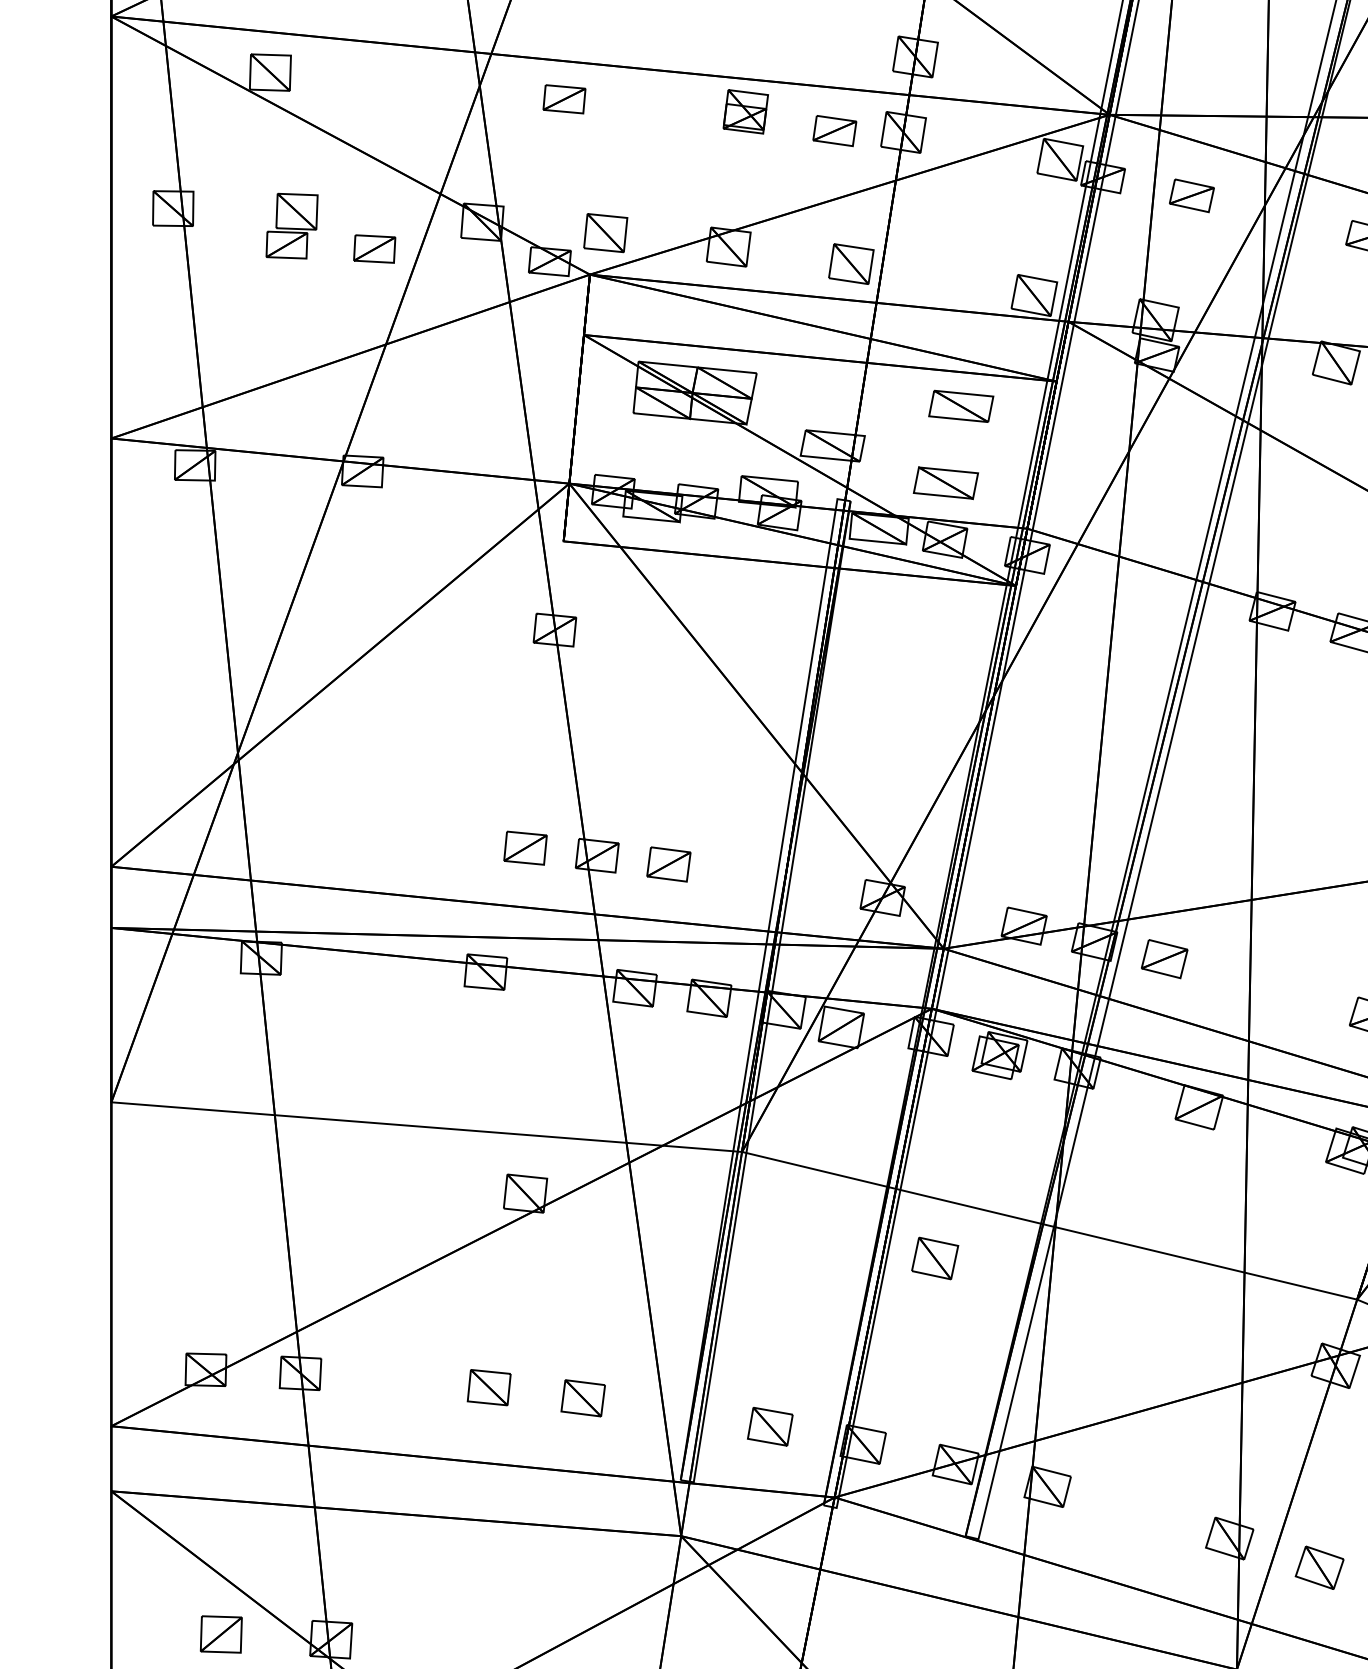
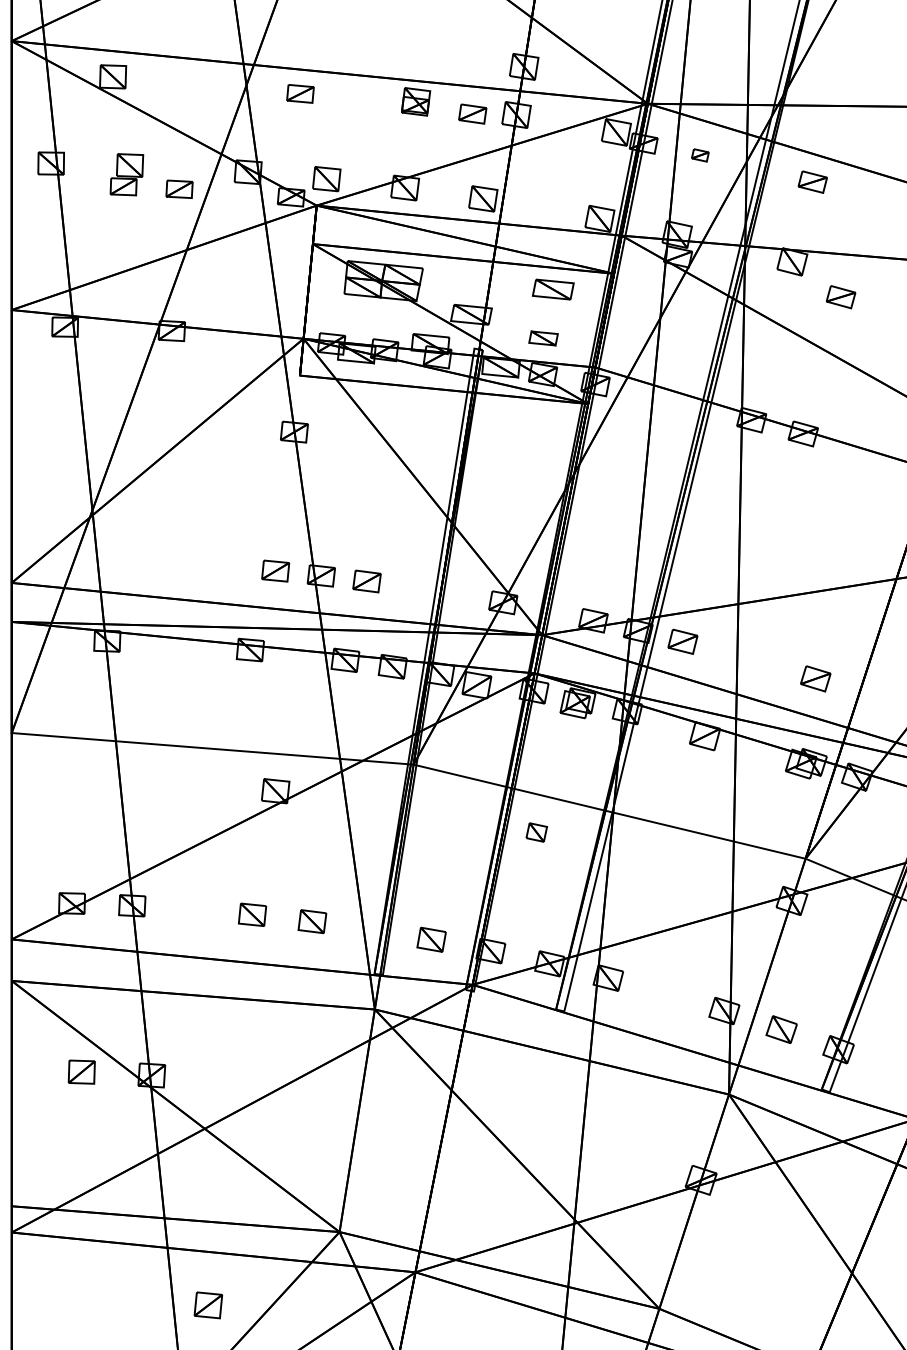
part: (1192, 195) -> (700, 155), size x0.6
part: (945, 483) -> (543, 338), size x0.7
part: (934, 1258) -> (536, 832), size x0.7

